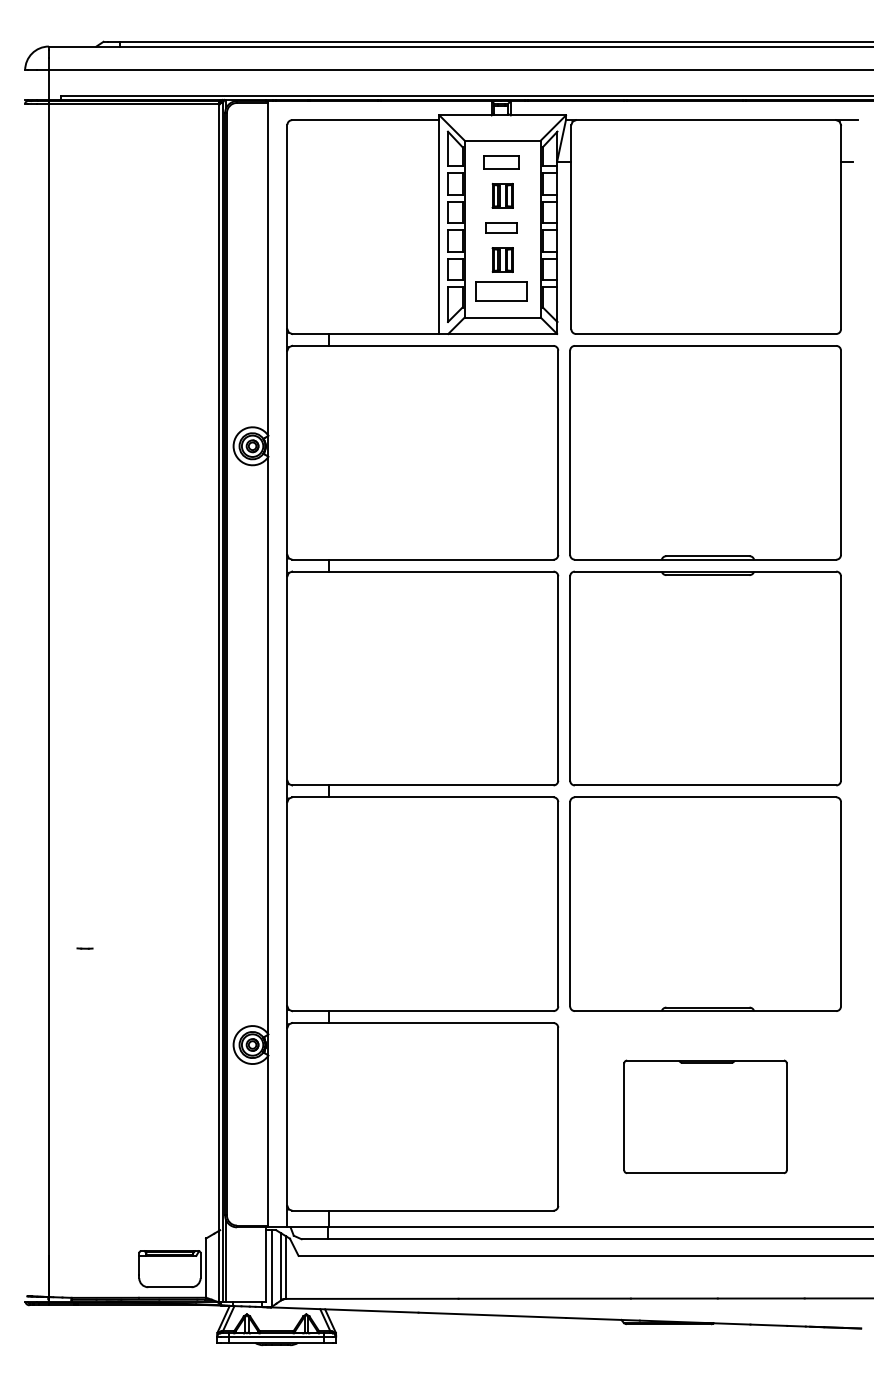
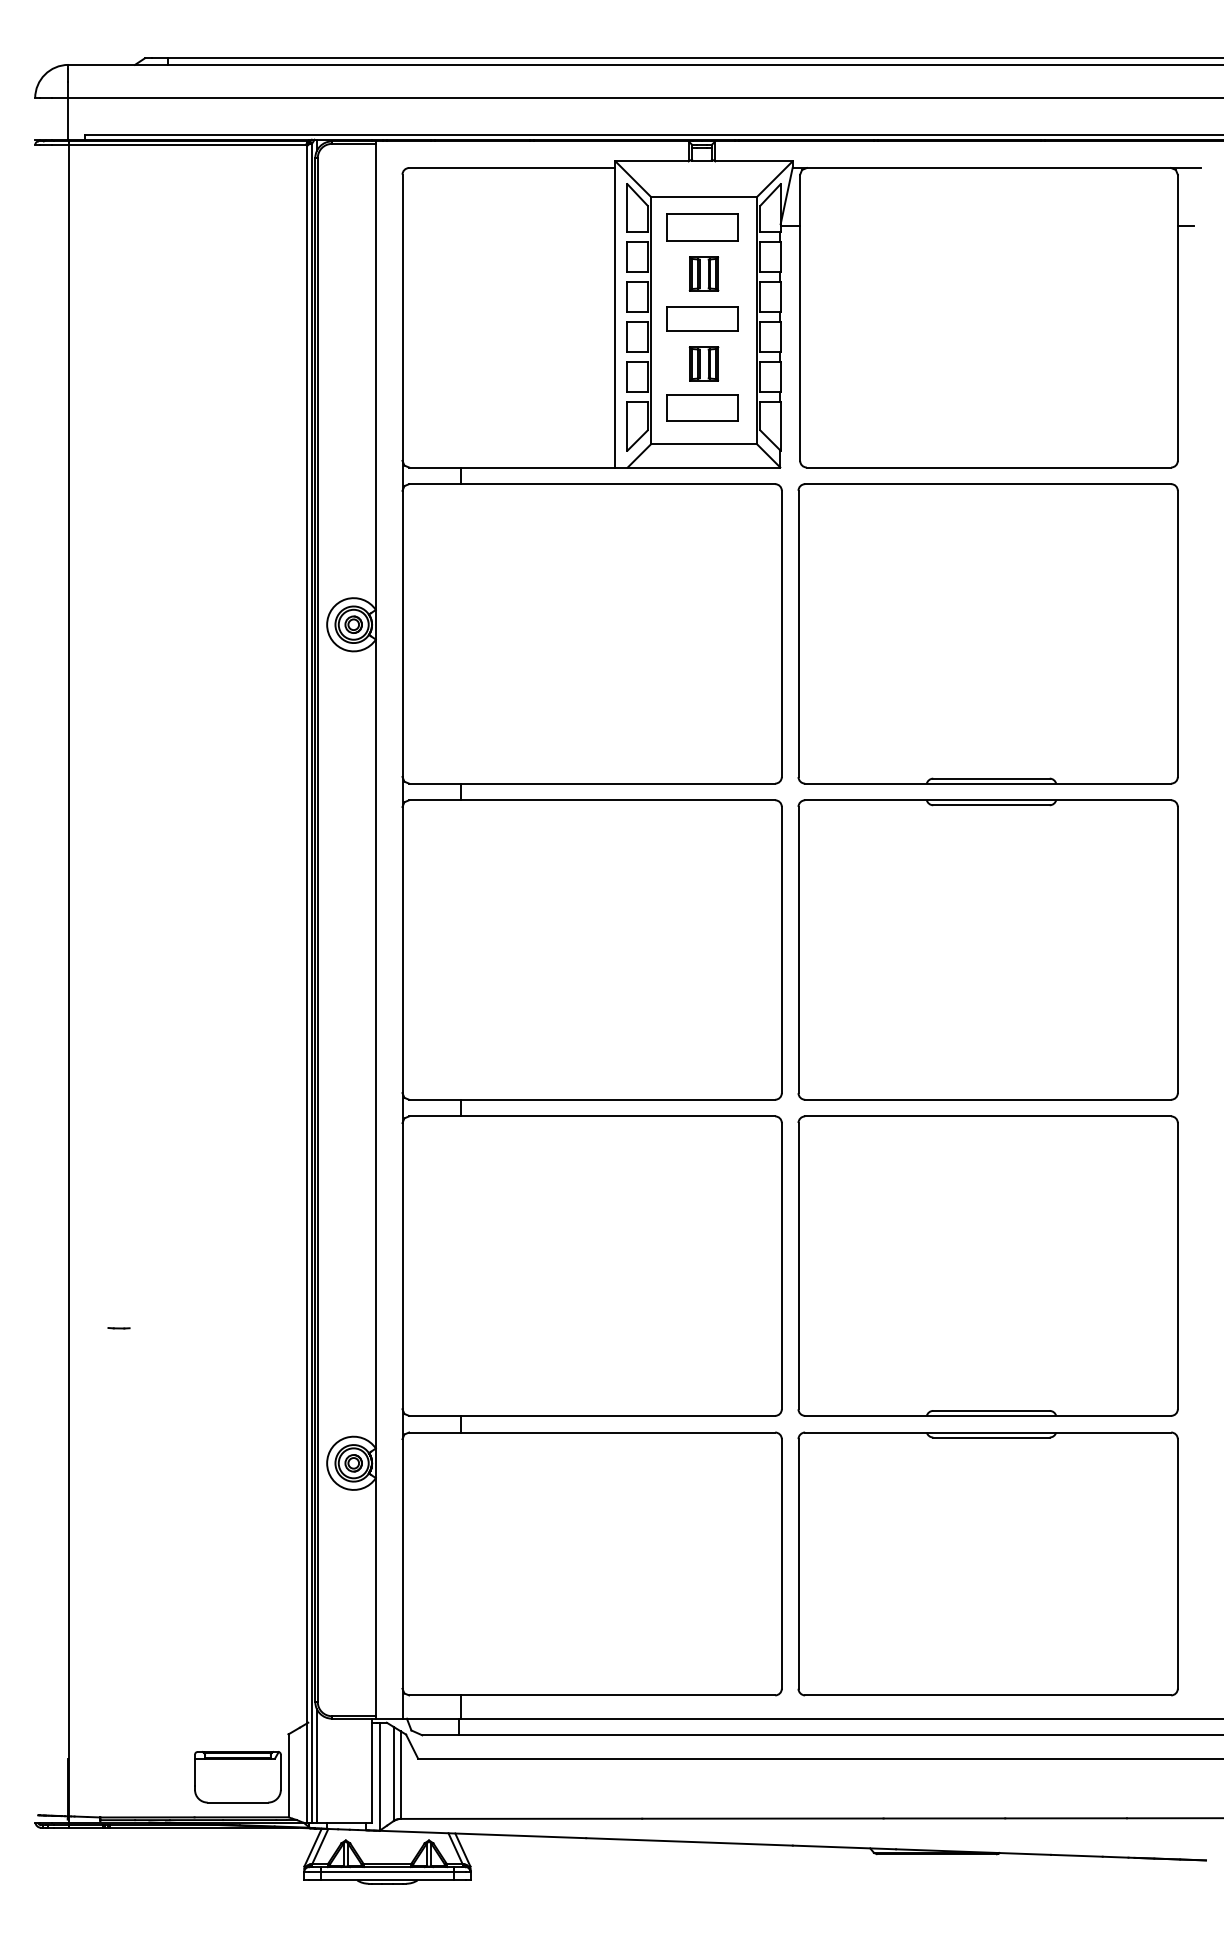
part: (501, 162) -> (702, 227), size x1.43
part: (501, 227) -> (702, 318), size x1.67
part: (705, 1116) -> (987, 1563), size x1.67

